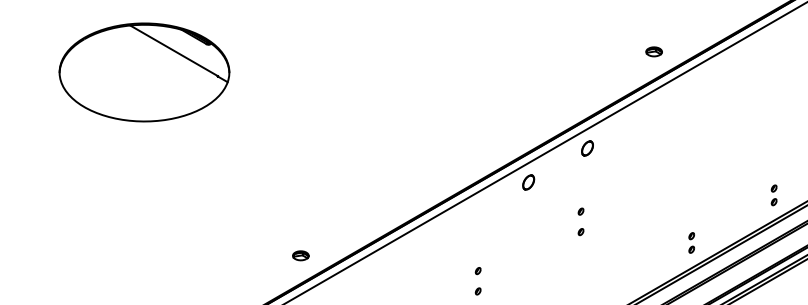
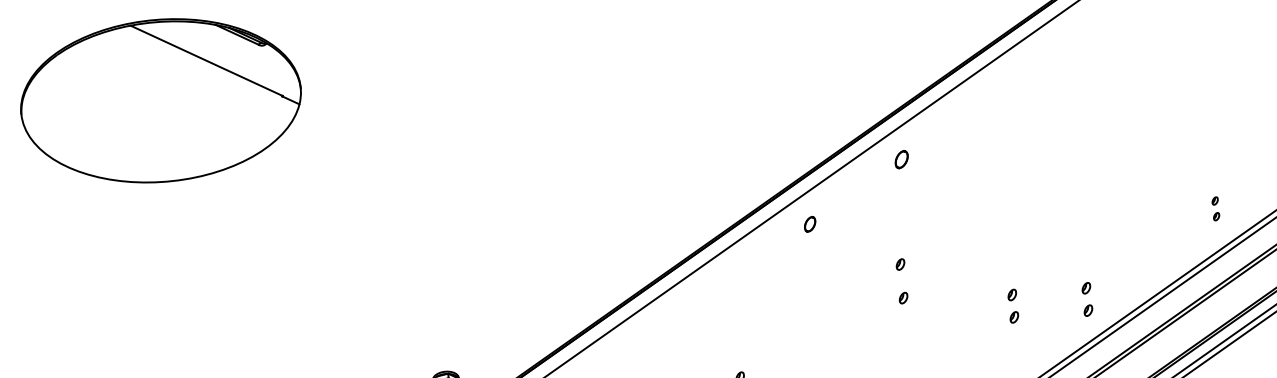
part: (587, 148) -> (901, 159), size x0.7
part: (528, 182) -> (809, 224), size x0.6
part: (773, 195) -> (1214, 209), size x0.7
part: (646, 242) -> (1012, 305), added

